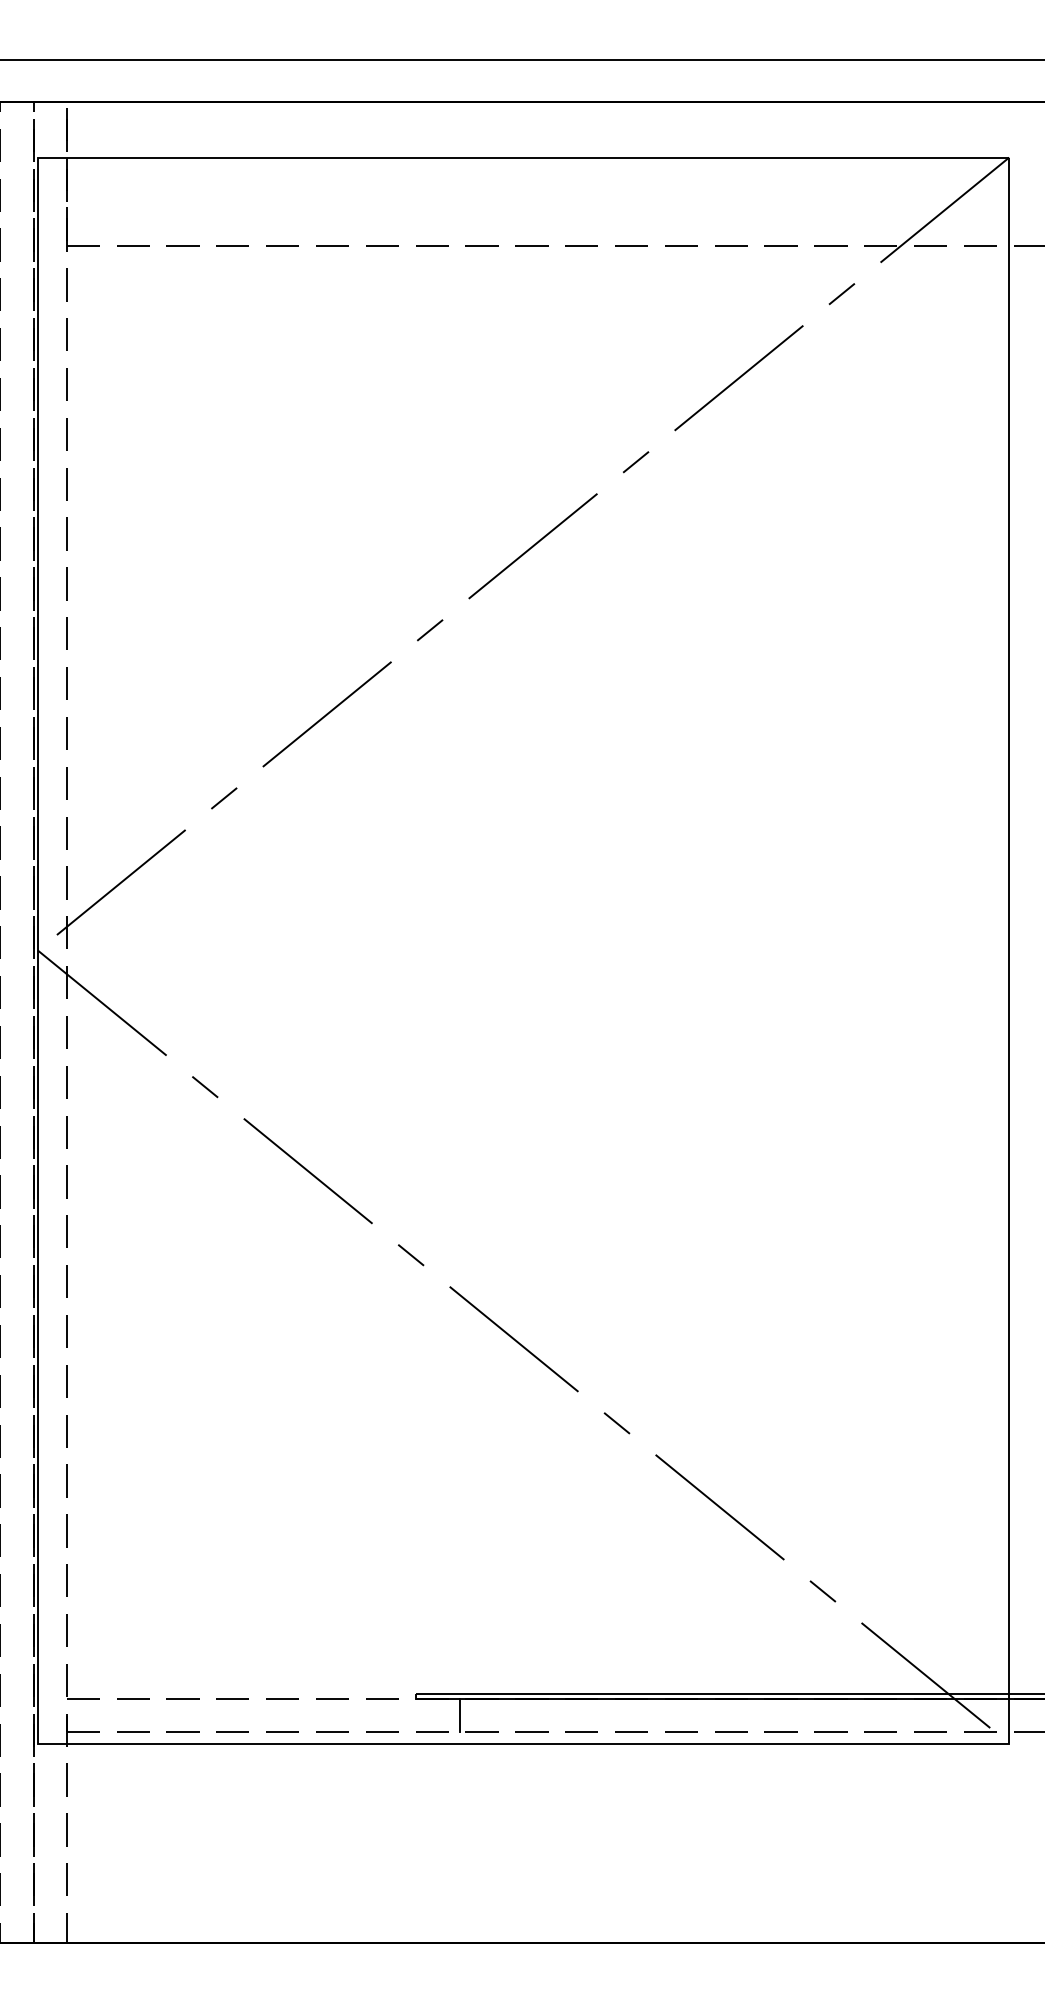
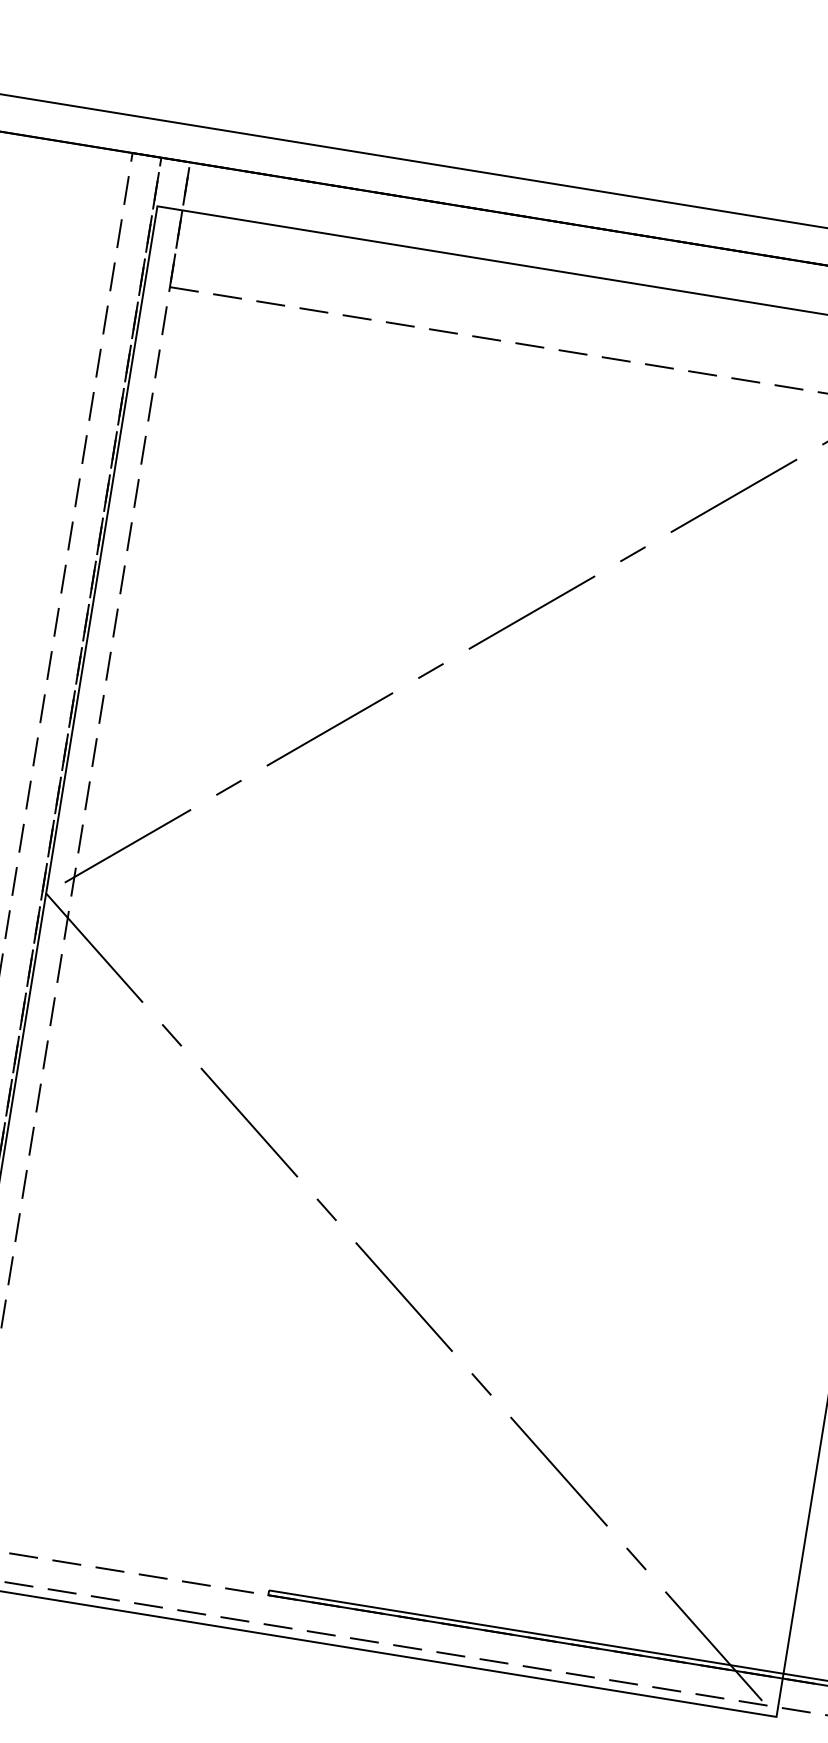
line: (459, 1715) -> (304, 1615), removed

